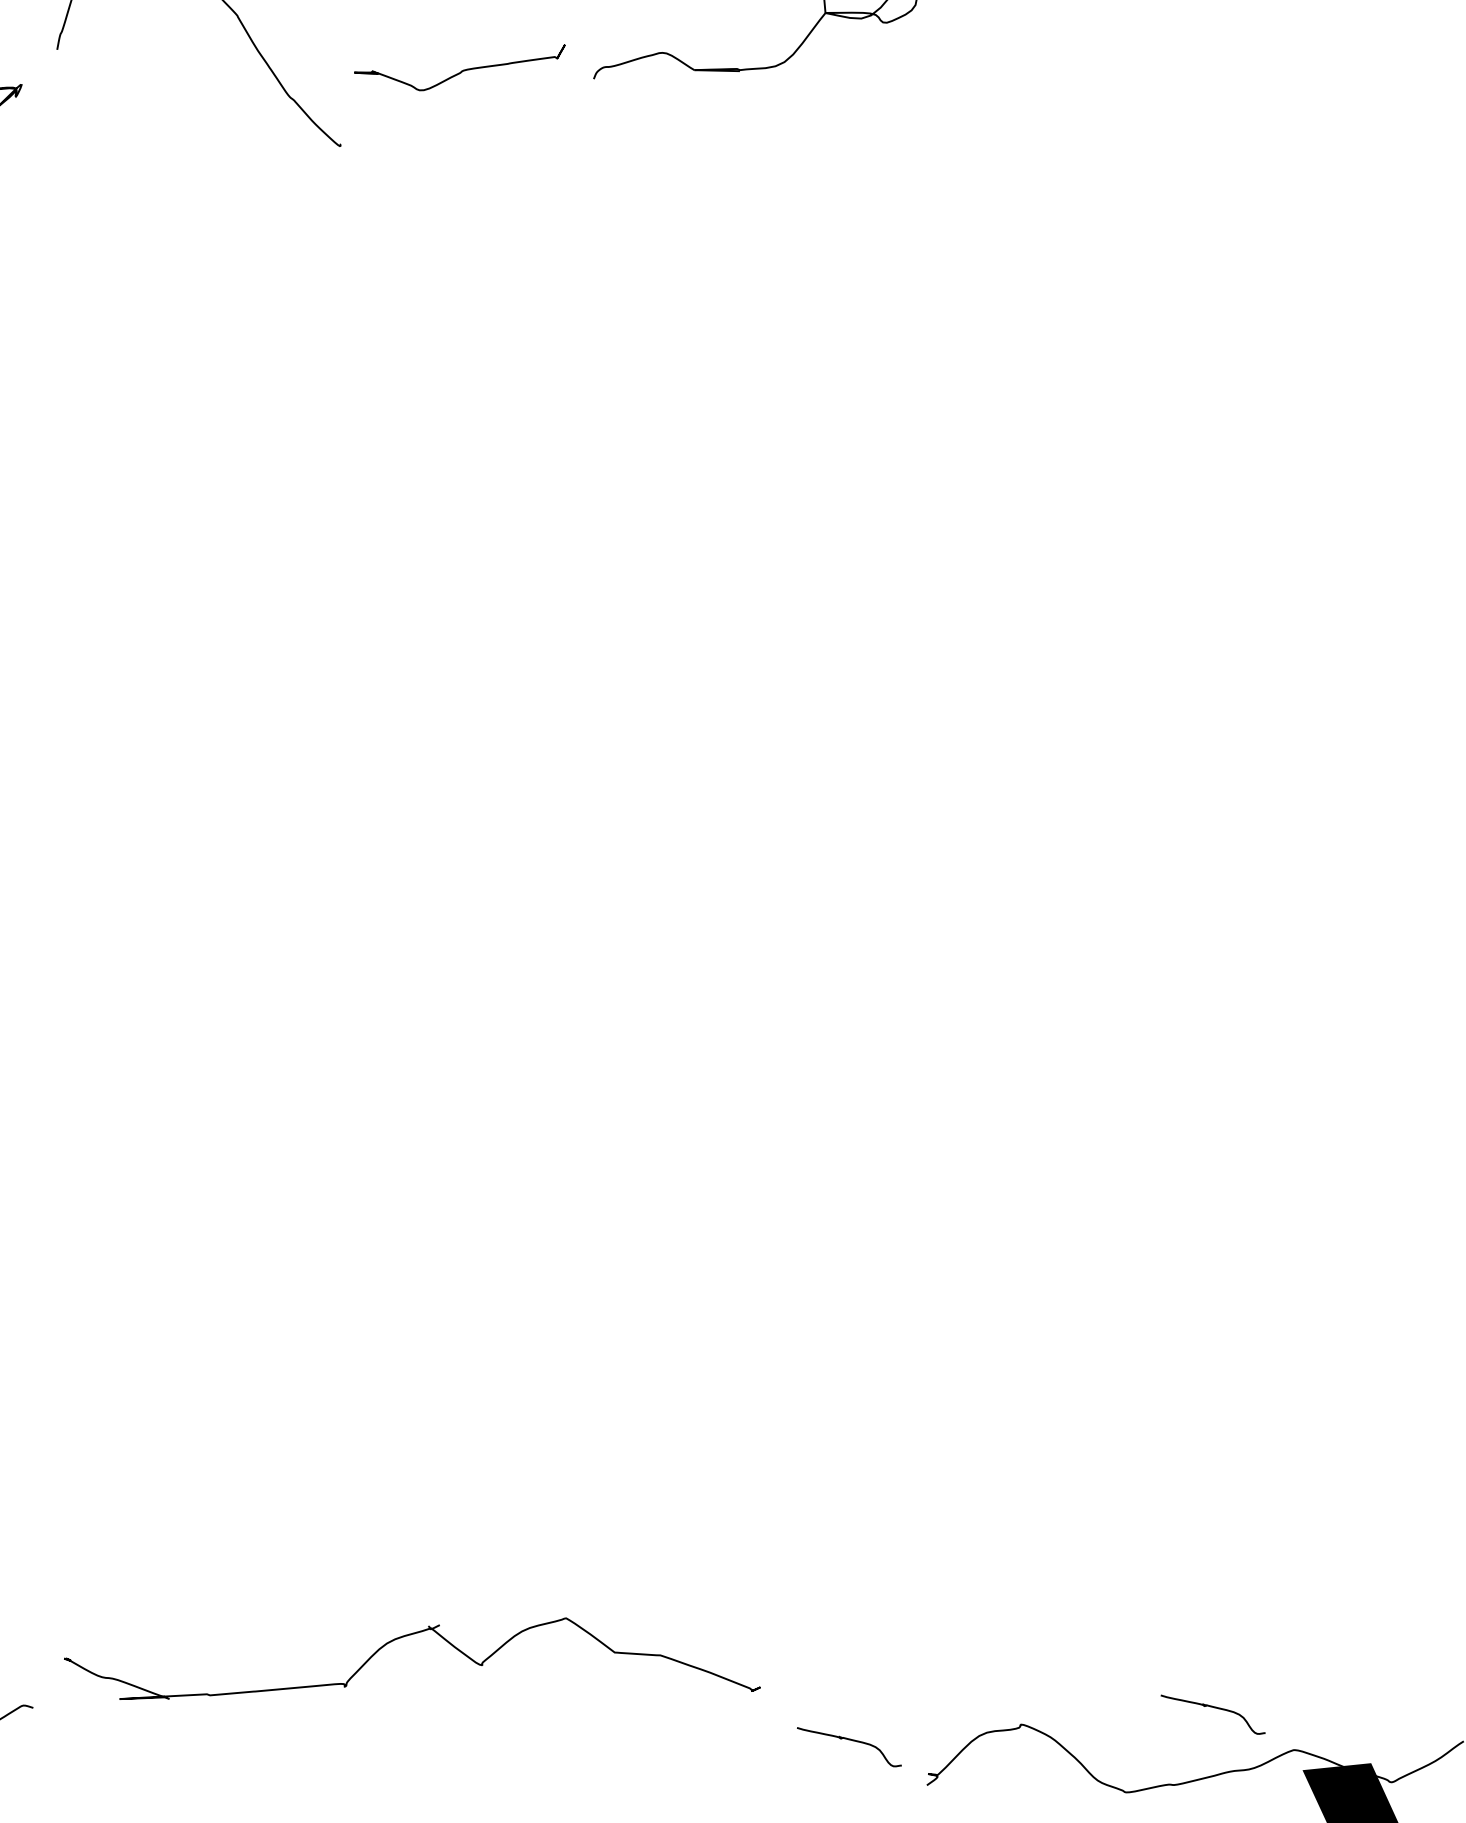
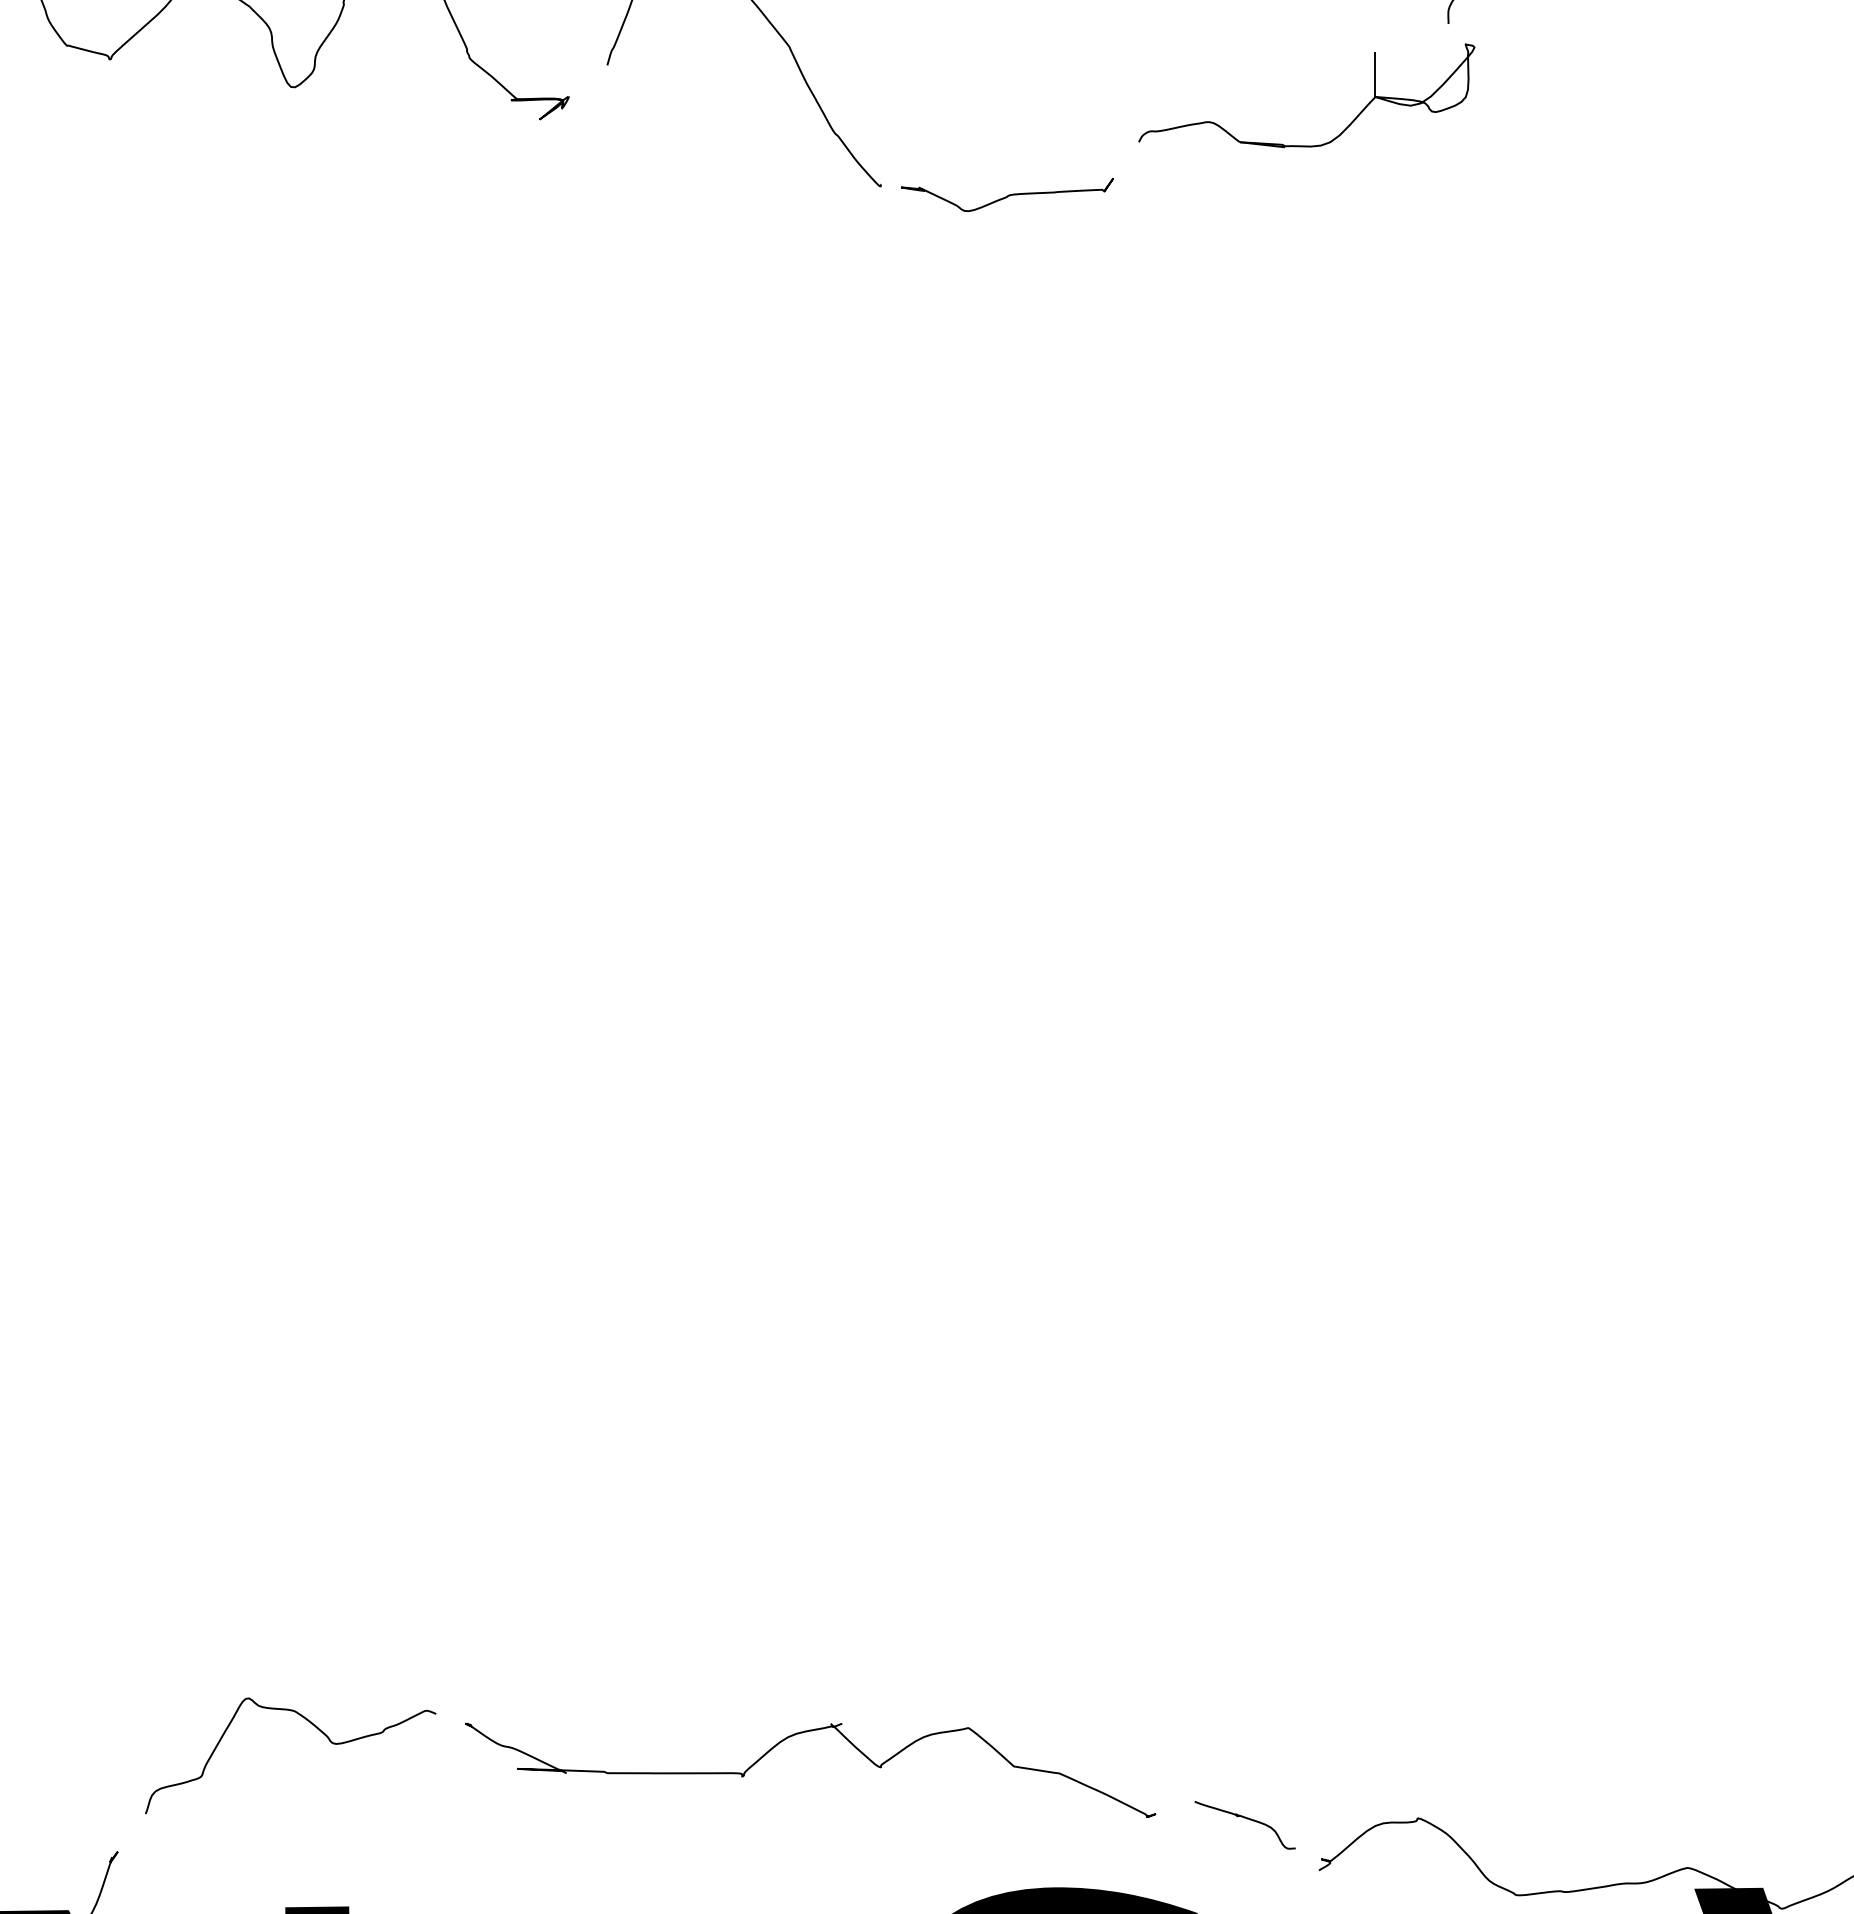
curve: (461, 71) -> (1007, 195), moved
part: (401, 1638) -> (802, 1733), moved
part: (1214, 1708) -> (1612, 1819), removed

